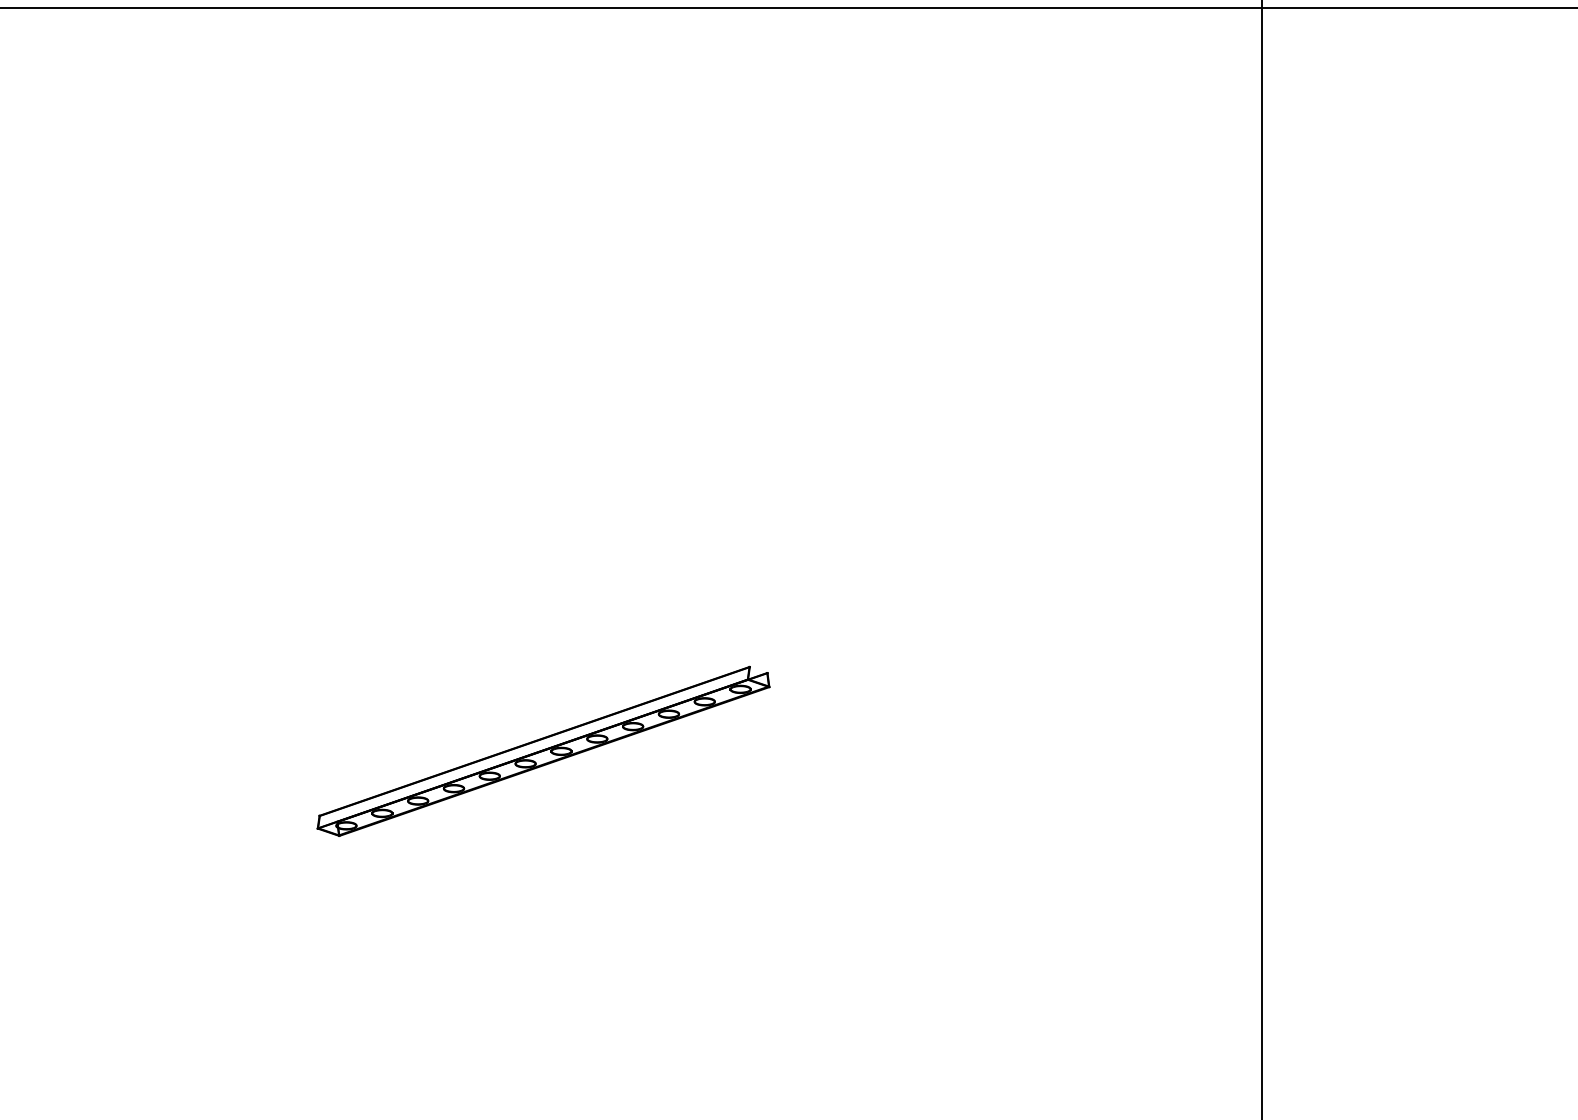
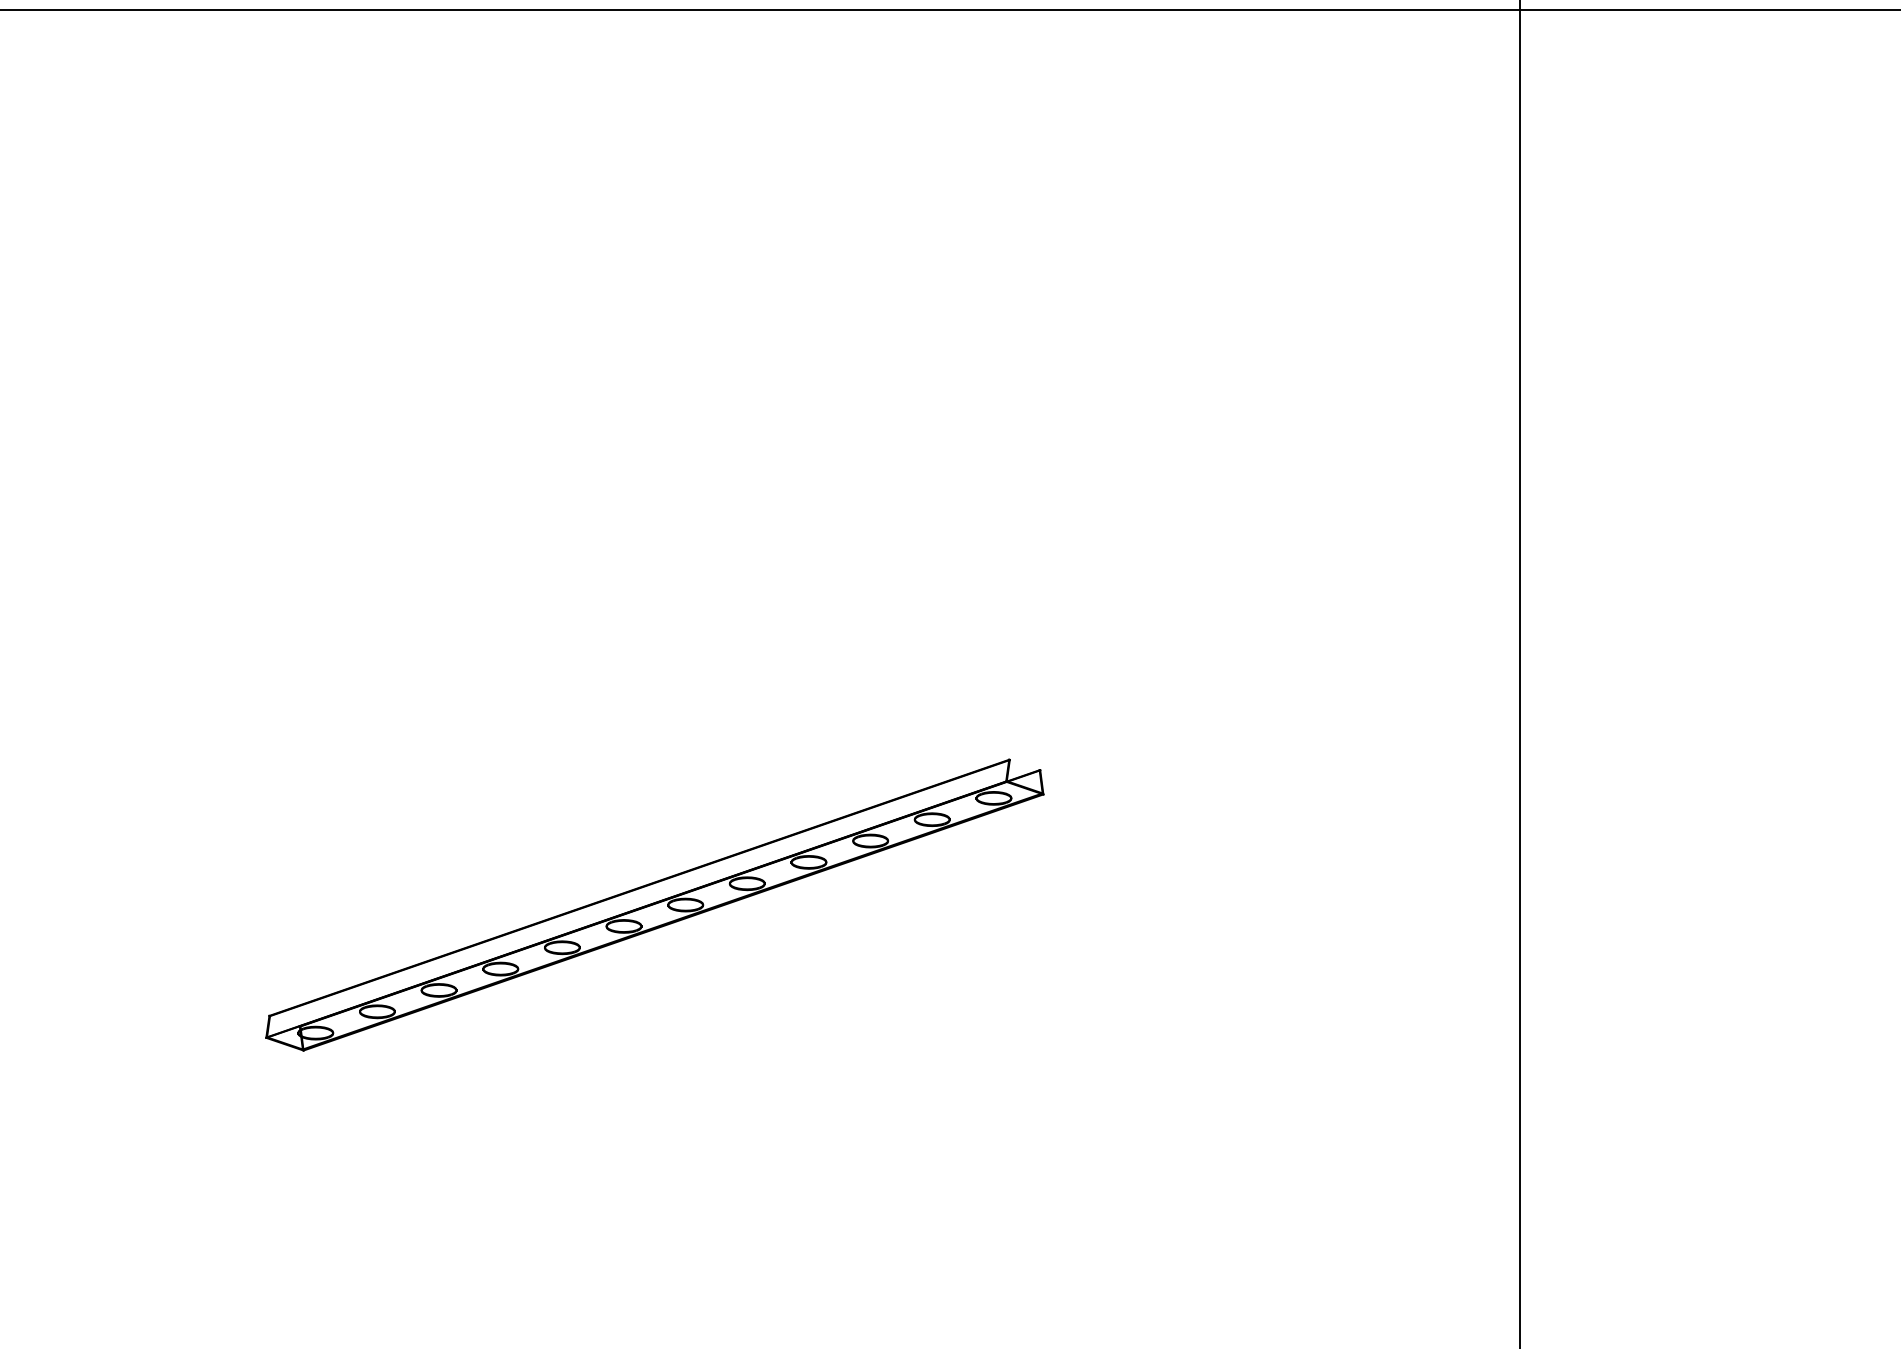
part: (543, 750) -> (654, 904), size x1.43

